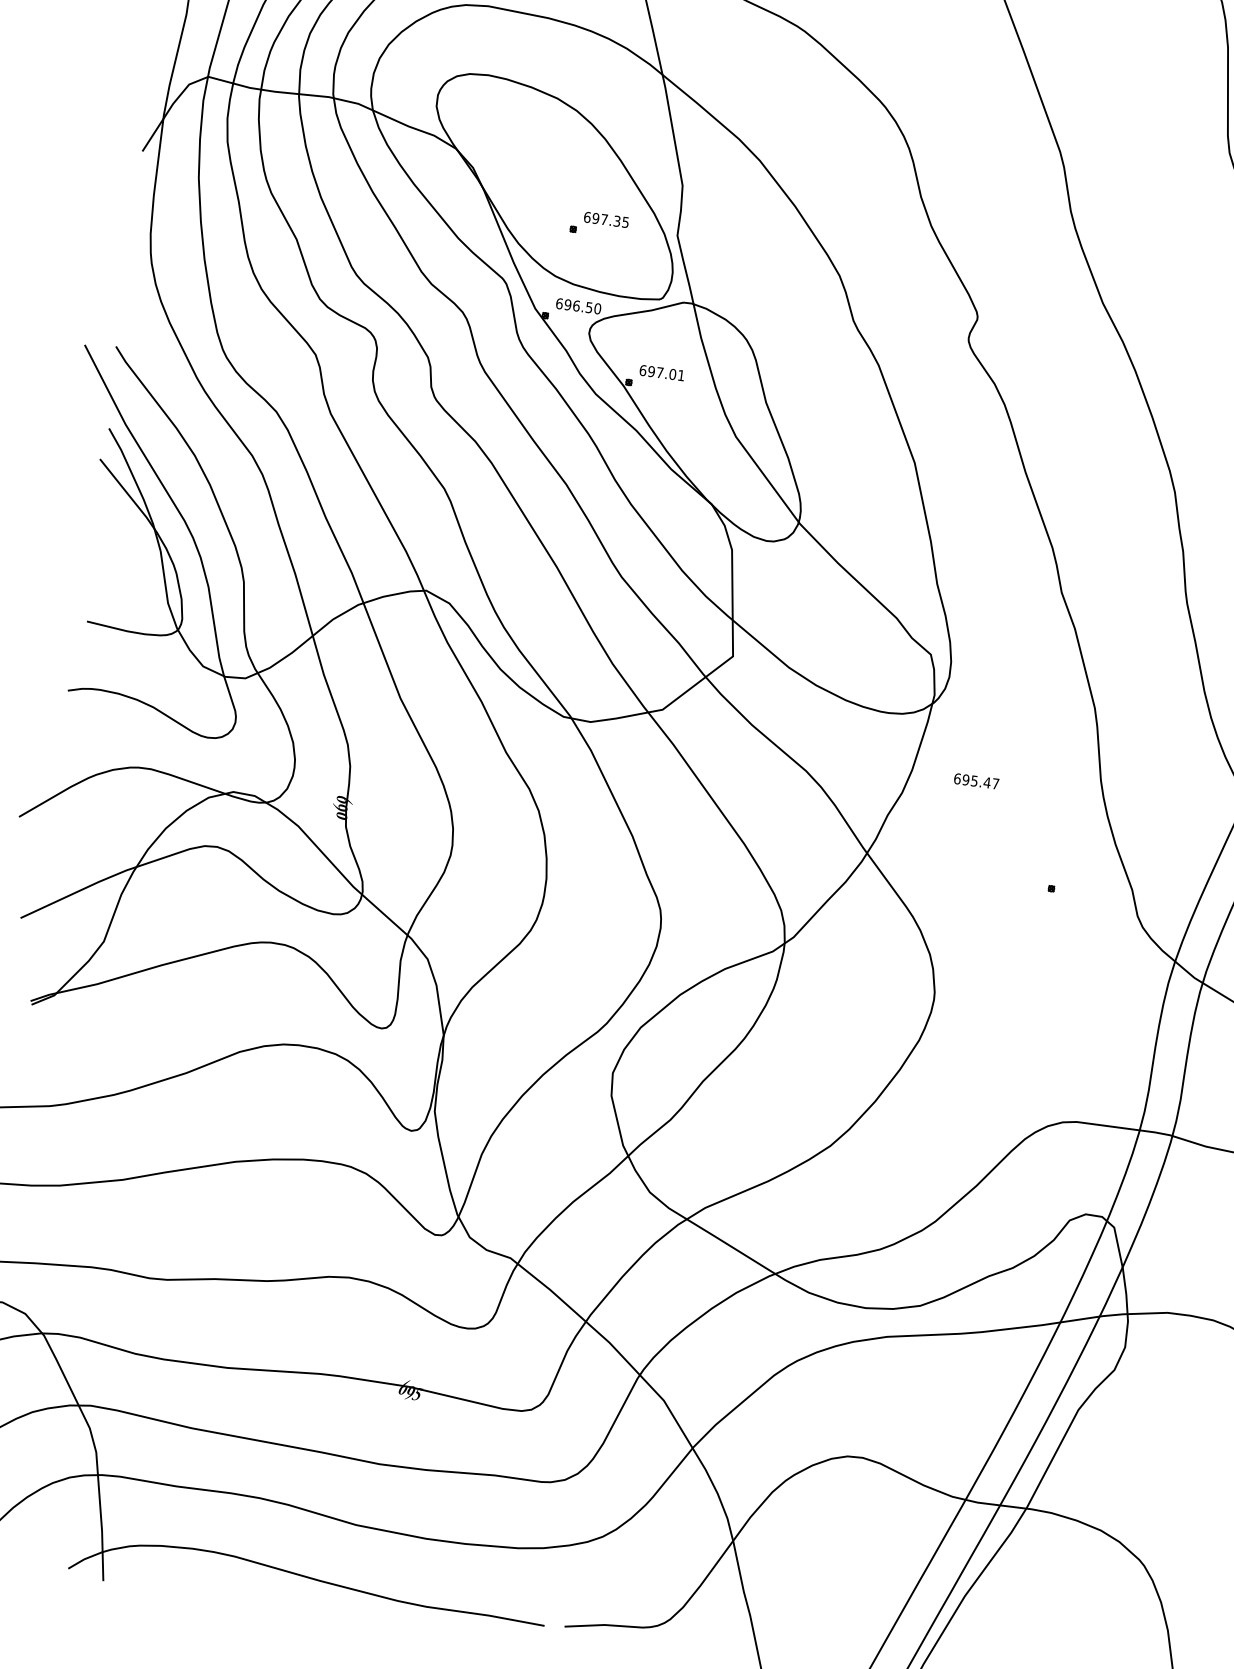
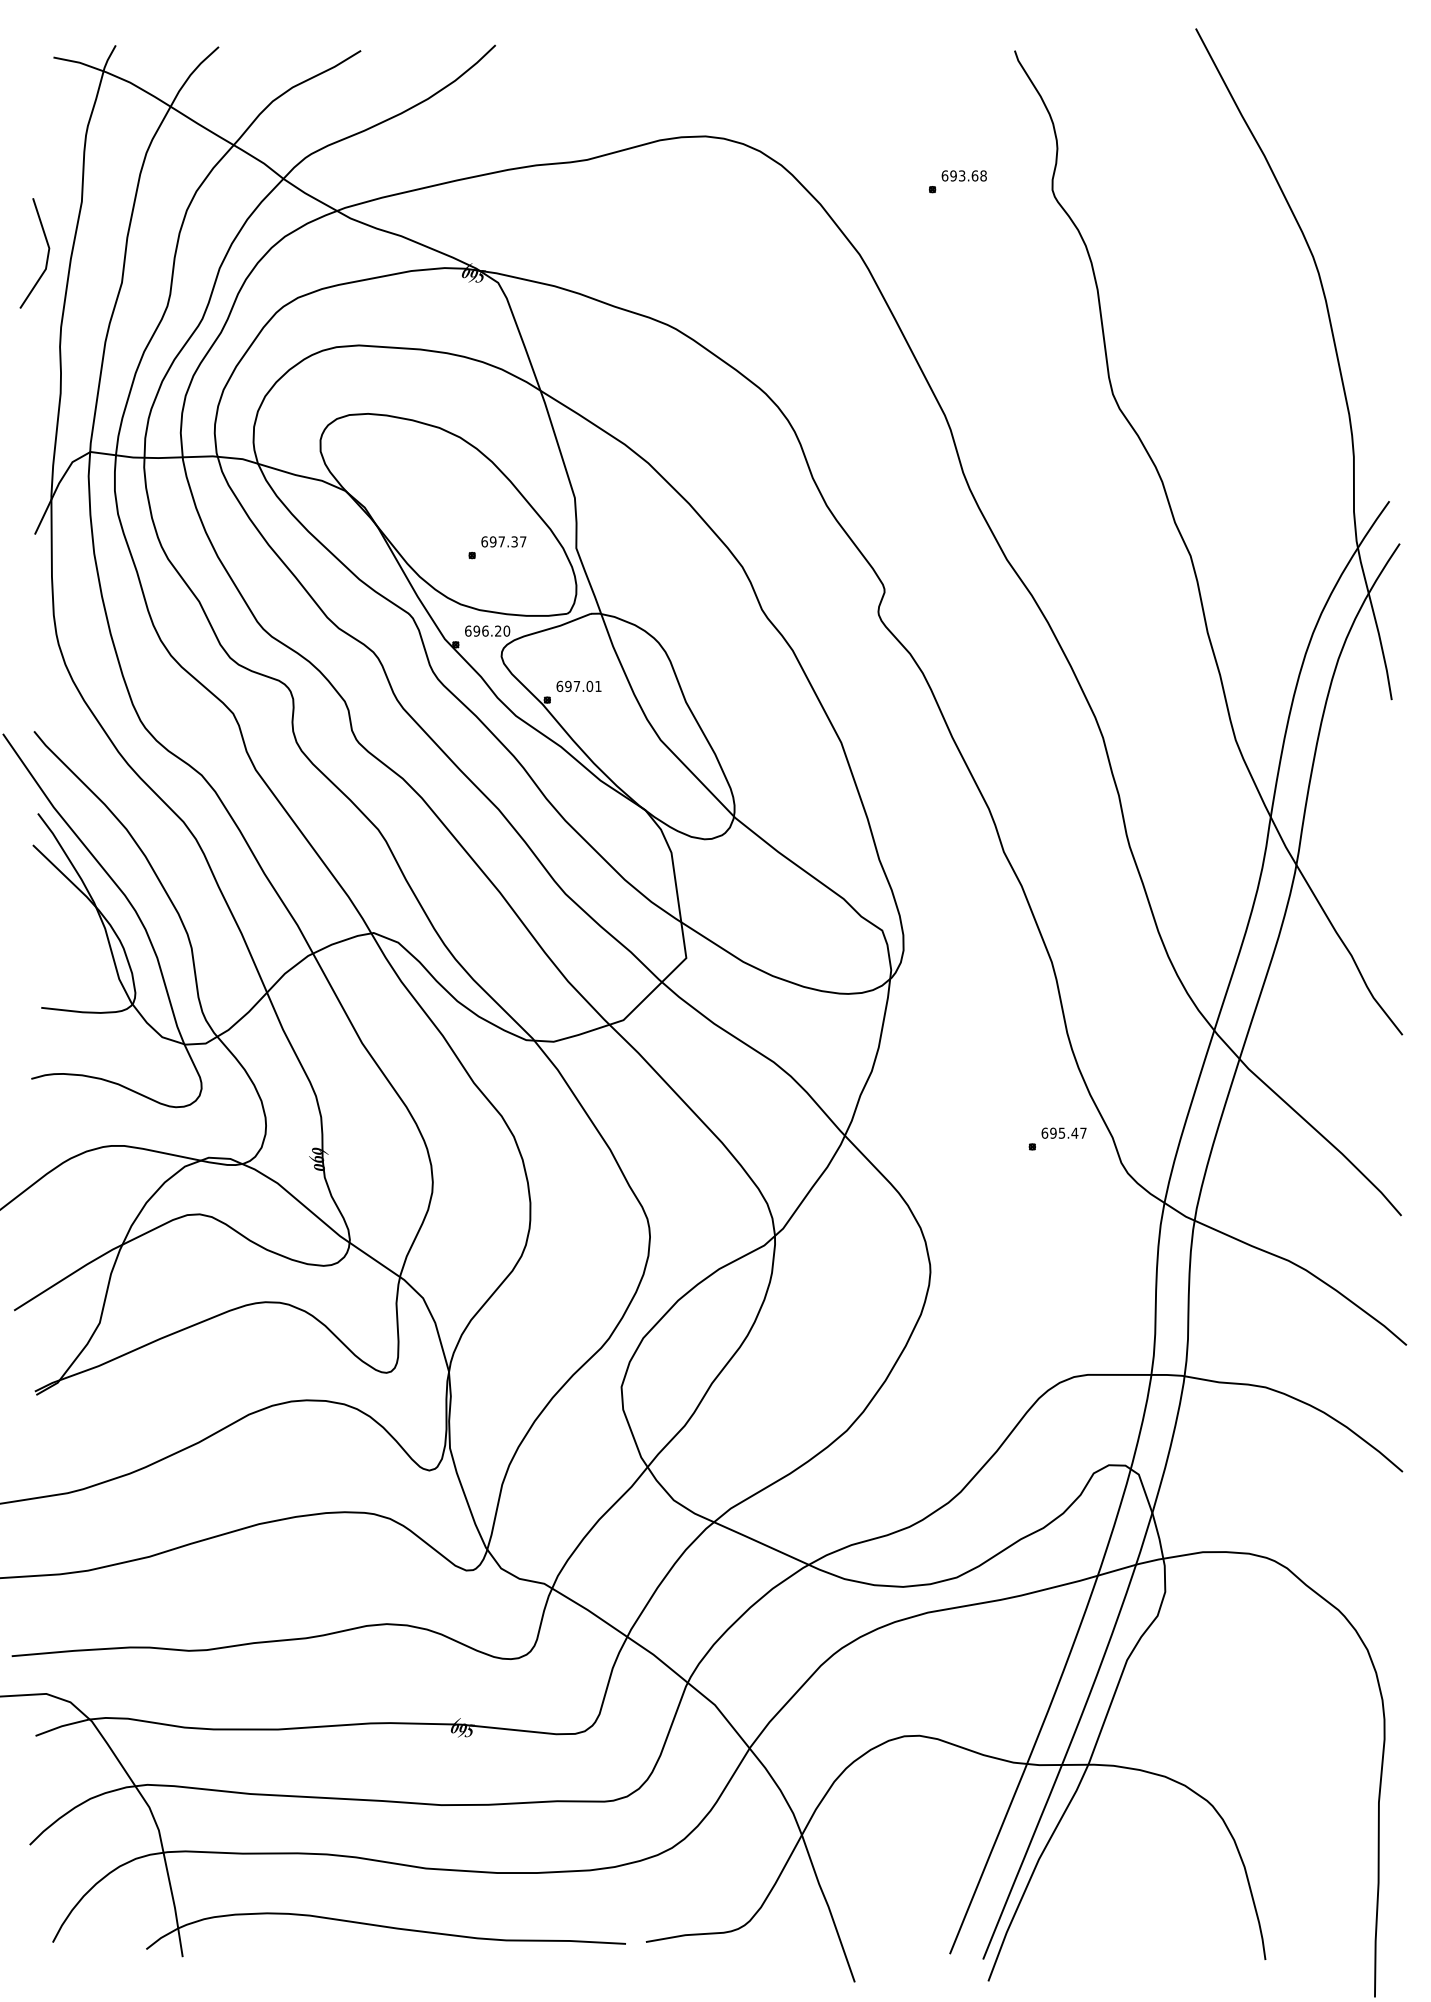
text: (625, 222) -> (523, 541), 697.35 -> 697.37
text: (589, 307) -> (498, 630), 696.50 -> 696.20
text: (976, 780) -> (1063, 1132), moved

